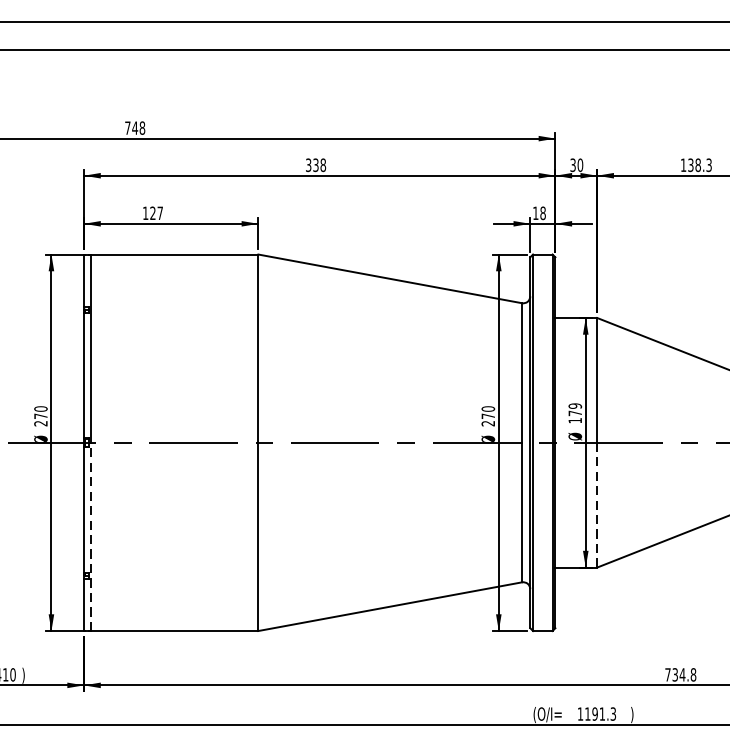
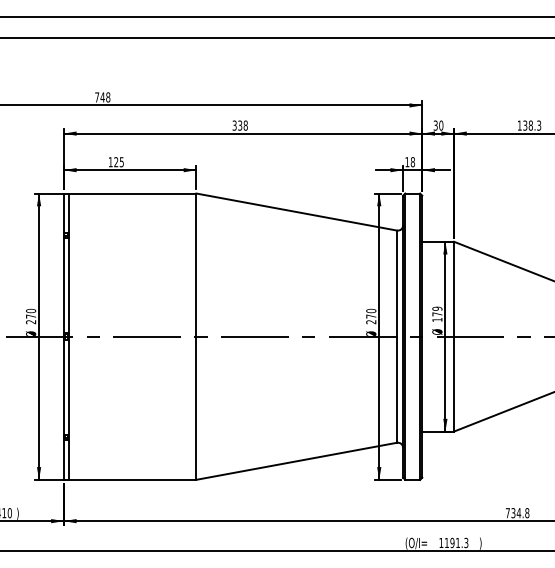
text: (159, 213) -> (121, 162), 127 -> 125
line: (597, 504) -> (454, 383), dashed -> solid
line: (91, 537) -> (69, 408), dashed -> solid

